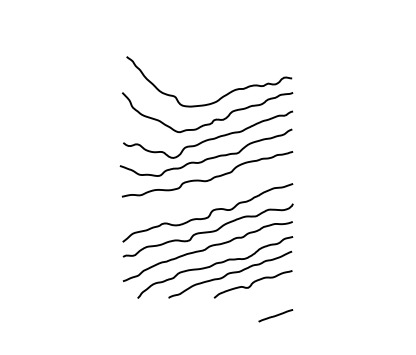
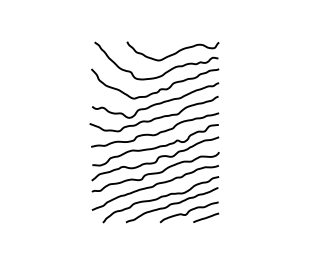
curve: (232, 71) -> (173, 53), added
curve: (209, 196) -> (156, 146), added
line: (275, 315) -> (205, 217), moved

